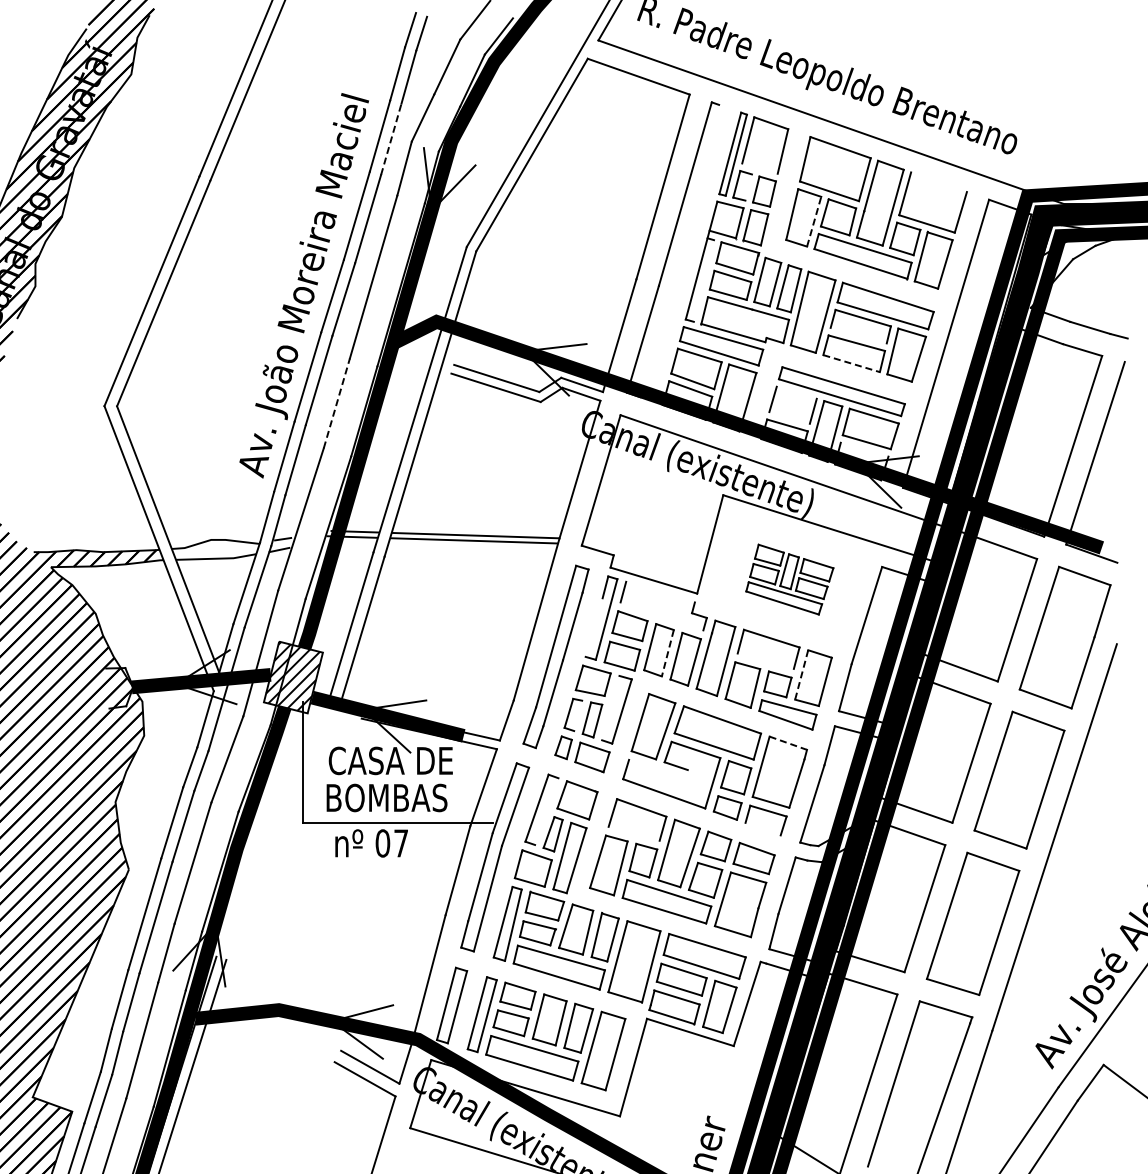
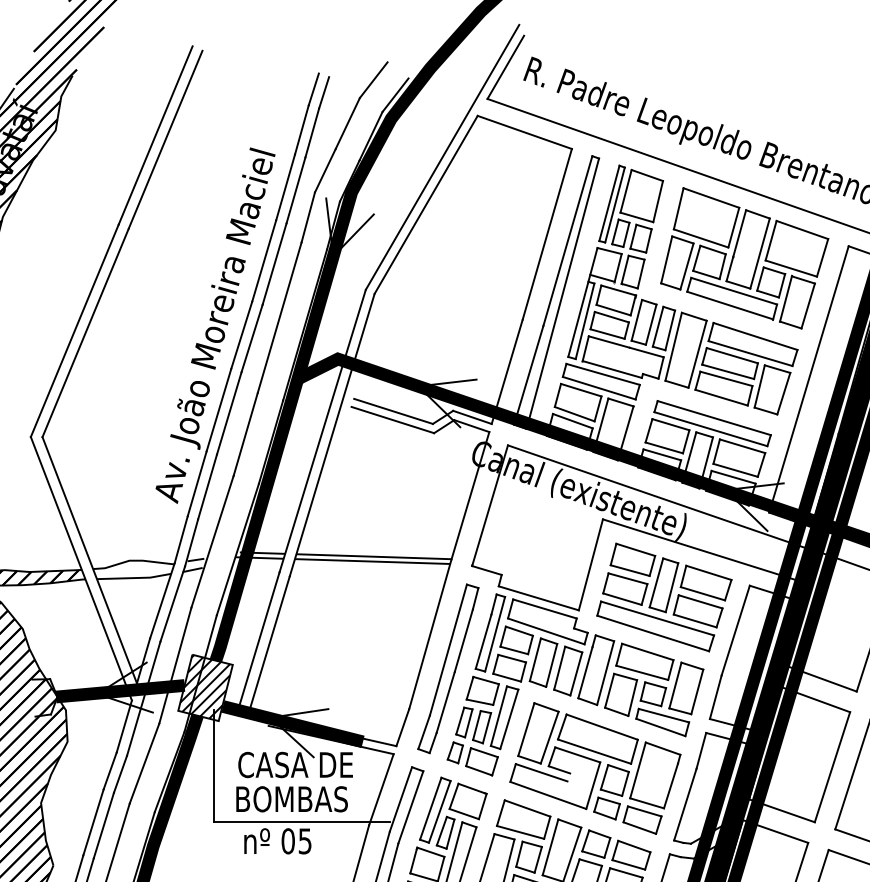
line: (391, 138) -> (296, 189), dashed -> solid
line: (759, 168) -> (636, 217), added
line: (938, 182) -> (801, 230), added
line: (748, 187) -> (626, 234), added
line: (814, 221) -> (687, 266), dashed -> solid
line: (679, 250) -> (562, 293), added
line: (703, 280) -> (584, 320), added
line: (858, 335) -> (727, 371), added
line: (851, 363) -> (721, 397), dashed -> solid
line: (796, 392) -> (670, 424), added
line: (336, 403) -> (245, 434), dashed -> solid
line: (789, 417) -> (664, 447), added
line: (864, 449) -> (733, 477), added
part: (789, 579) -> (664, 597), size x1.67
line: (660, 591) -> (544, 608), added
line: (661, 616) -> (545, 631), added
line: (593, 627) -> (482, 641), added
line: (667, 653) -> (551, 665), dashed -> solid
line: (765, 660) -> (641, 672), added
line: (801, 674) -> (675, 685), dashed -> solid
line: (610, 707) -> (498, 715), added
line: (578, 715) -> (469, 723), added
line: (788, 743) -> (663, 748), dashed -> solid
line: (656, 768) -> (541, 772), added
line: (546, 811) -> (439, 811), added
line: (762, 828) -> (639, 827), added
line: (633, 833) -> (519, 832), added
text: (400, 843) -> (304, 841), 07 -> 05

